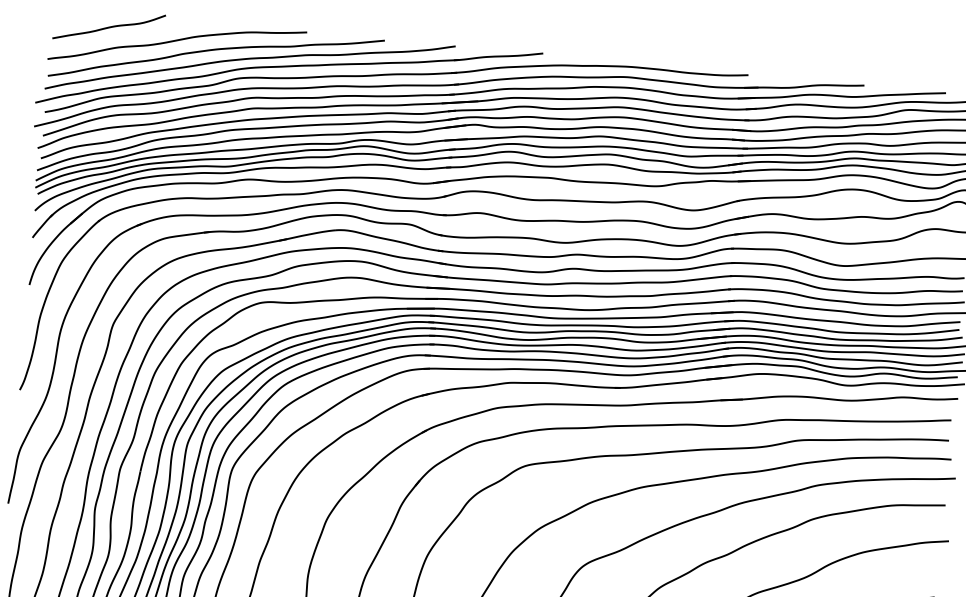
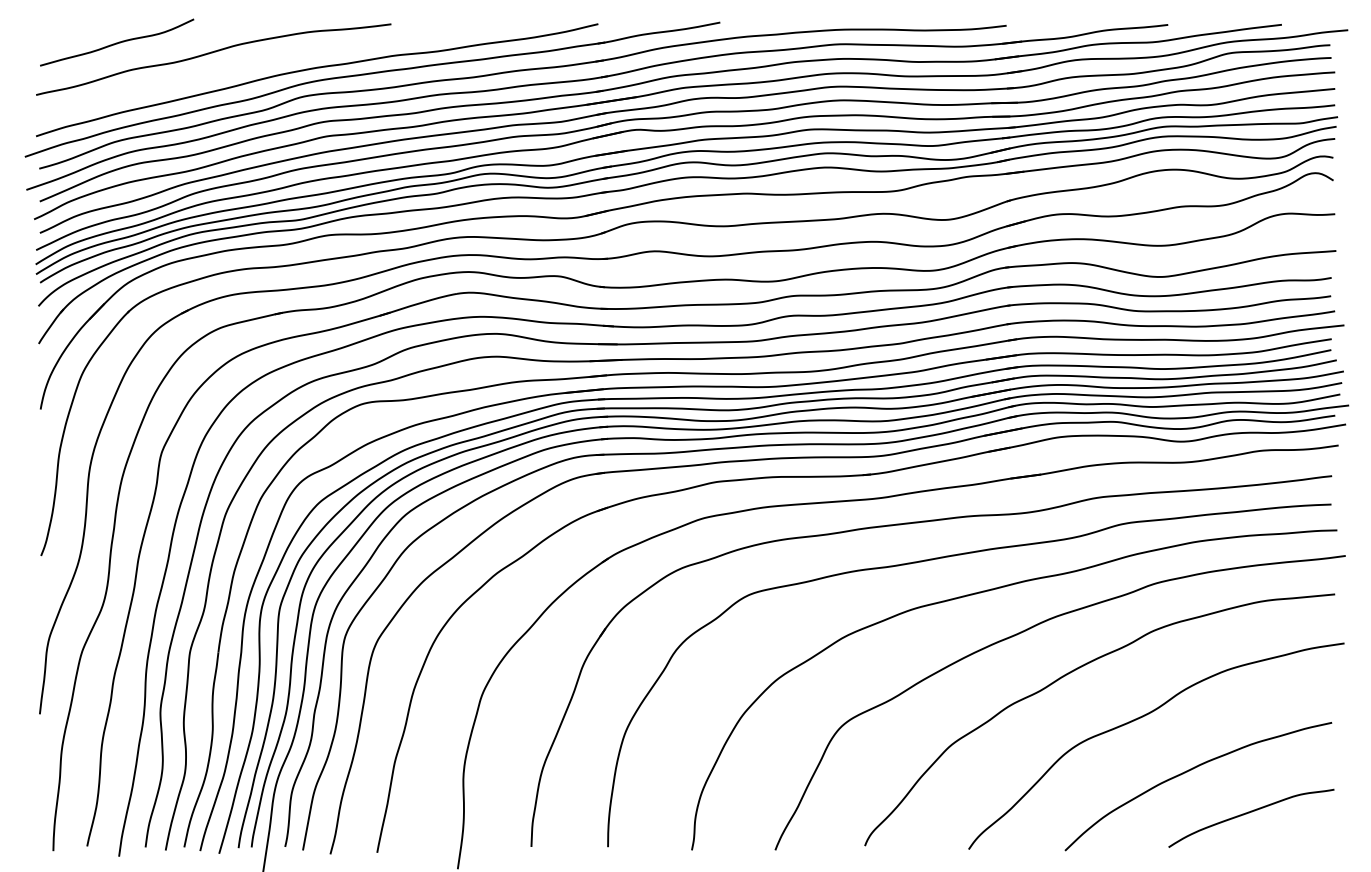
curve: (214, 50) -> (265, 61), removed

